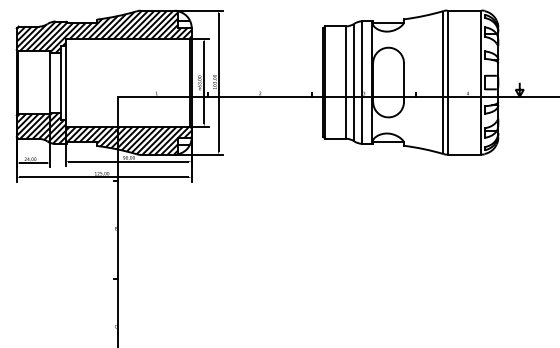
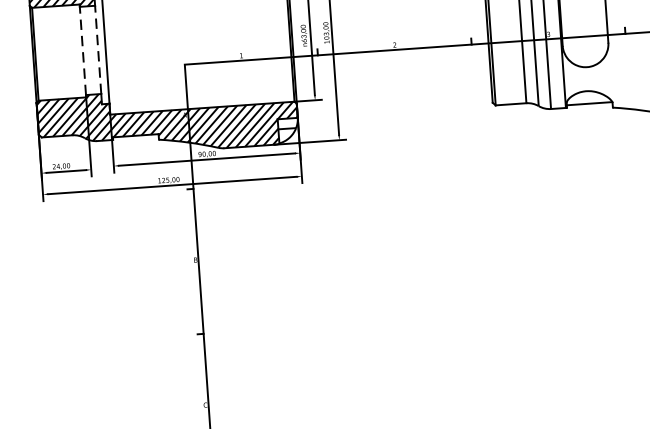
line: (50, 82) -> (83, 50), solid -> dashed
line: (60, 82) -> (97, 49), solid -> dashed

